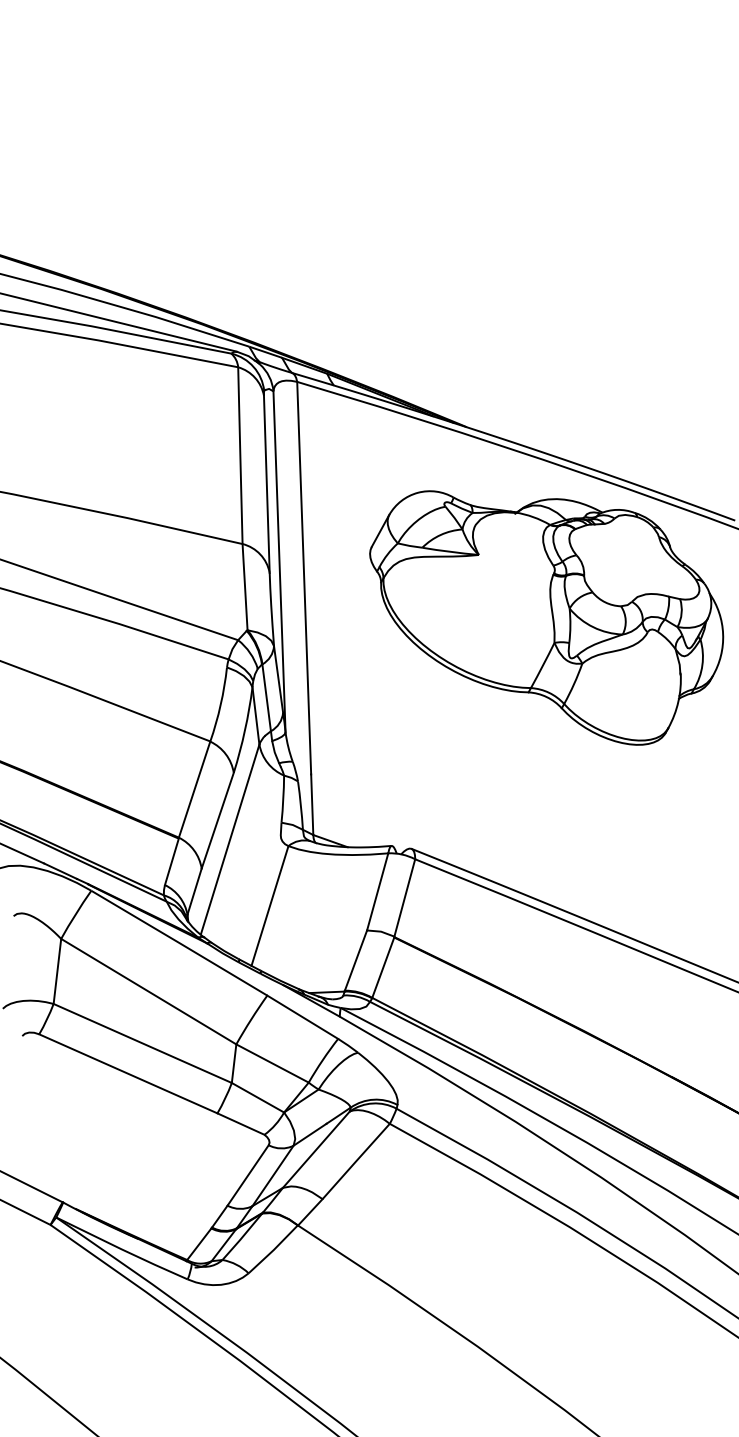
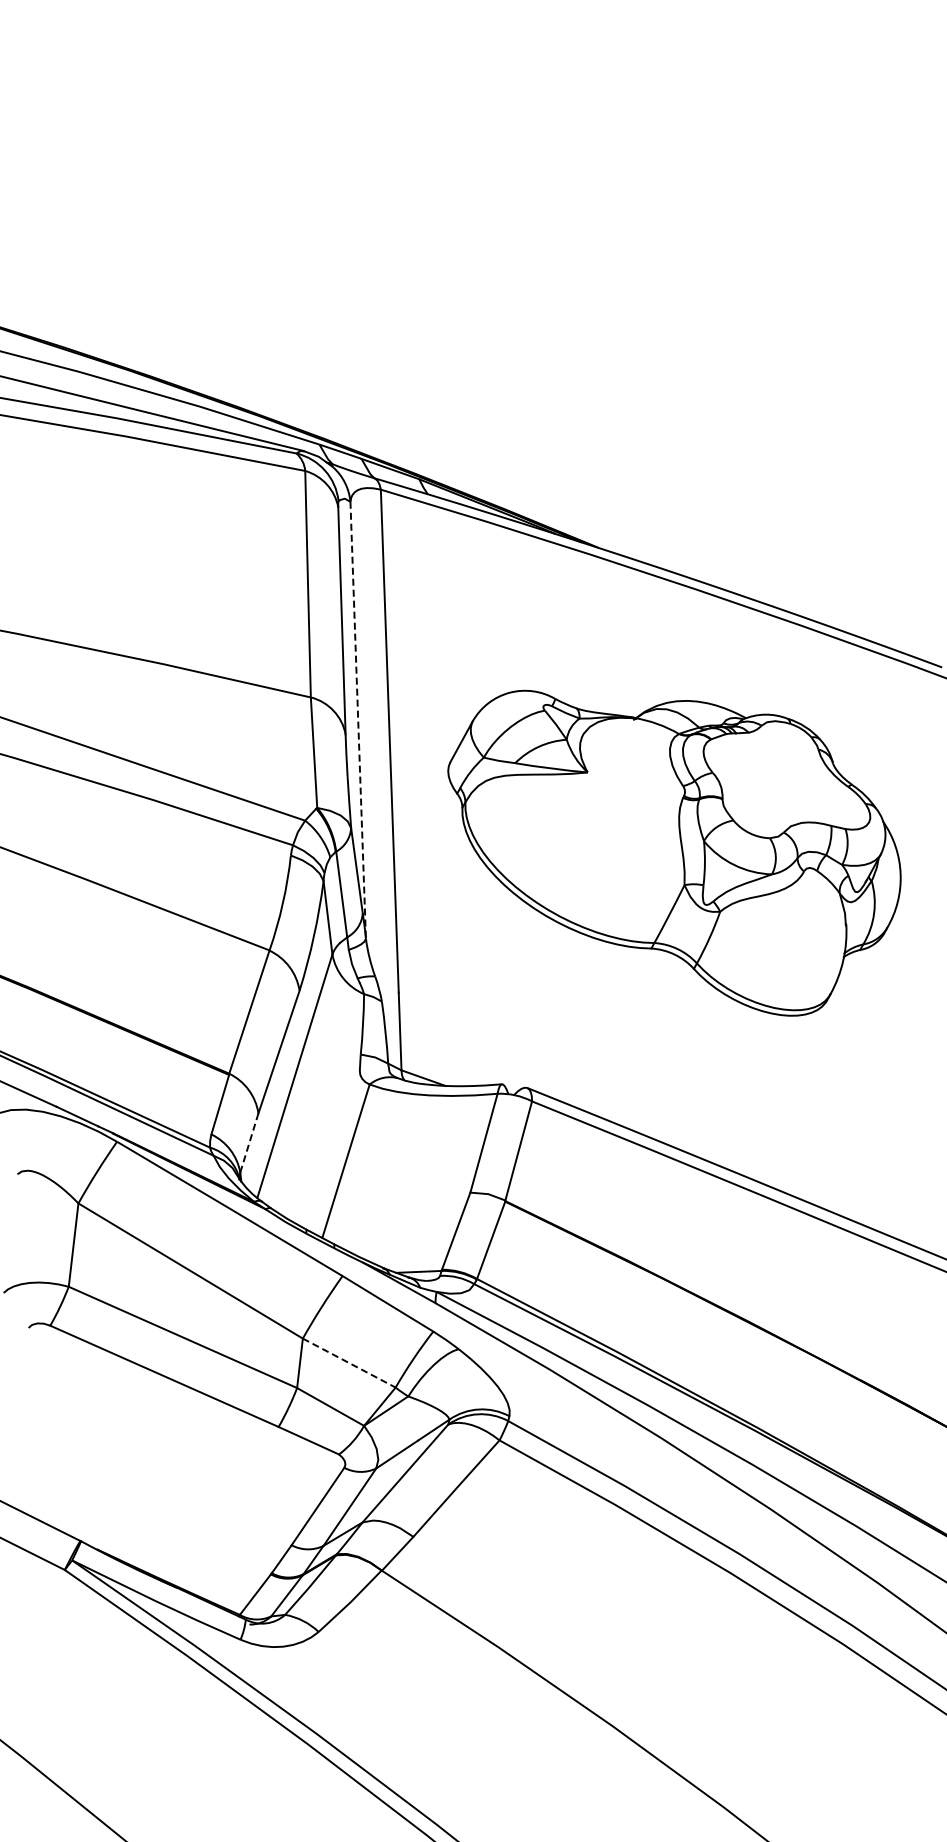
line: (279, 562) -> (358, 720), solid -> dashed
part: (546, 617) -> (674, 852), moved
line: (194, 892) -> (249, 1143), solid -> dashed
line: (272, 1063) -> (349, 1363), solid -> dashed

